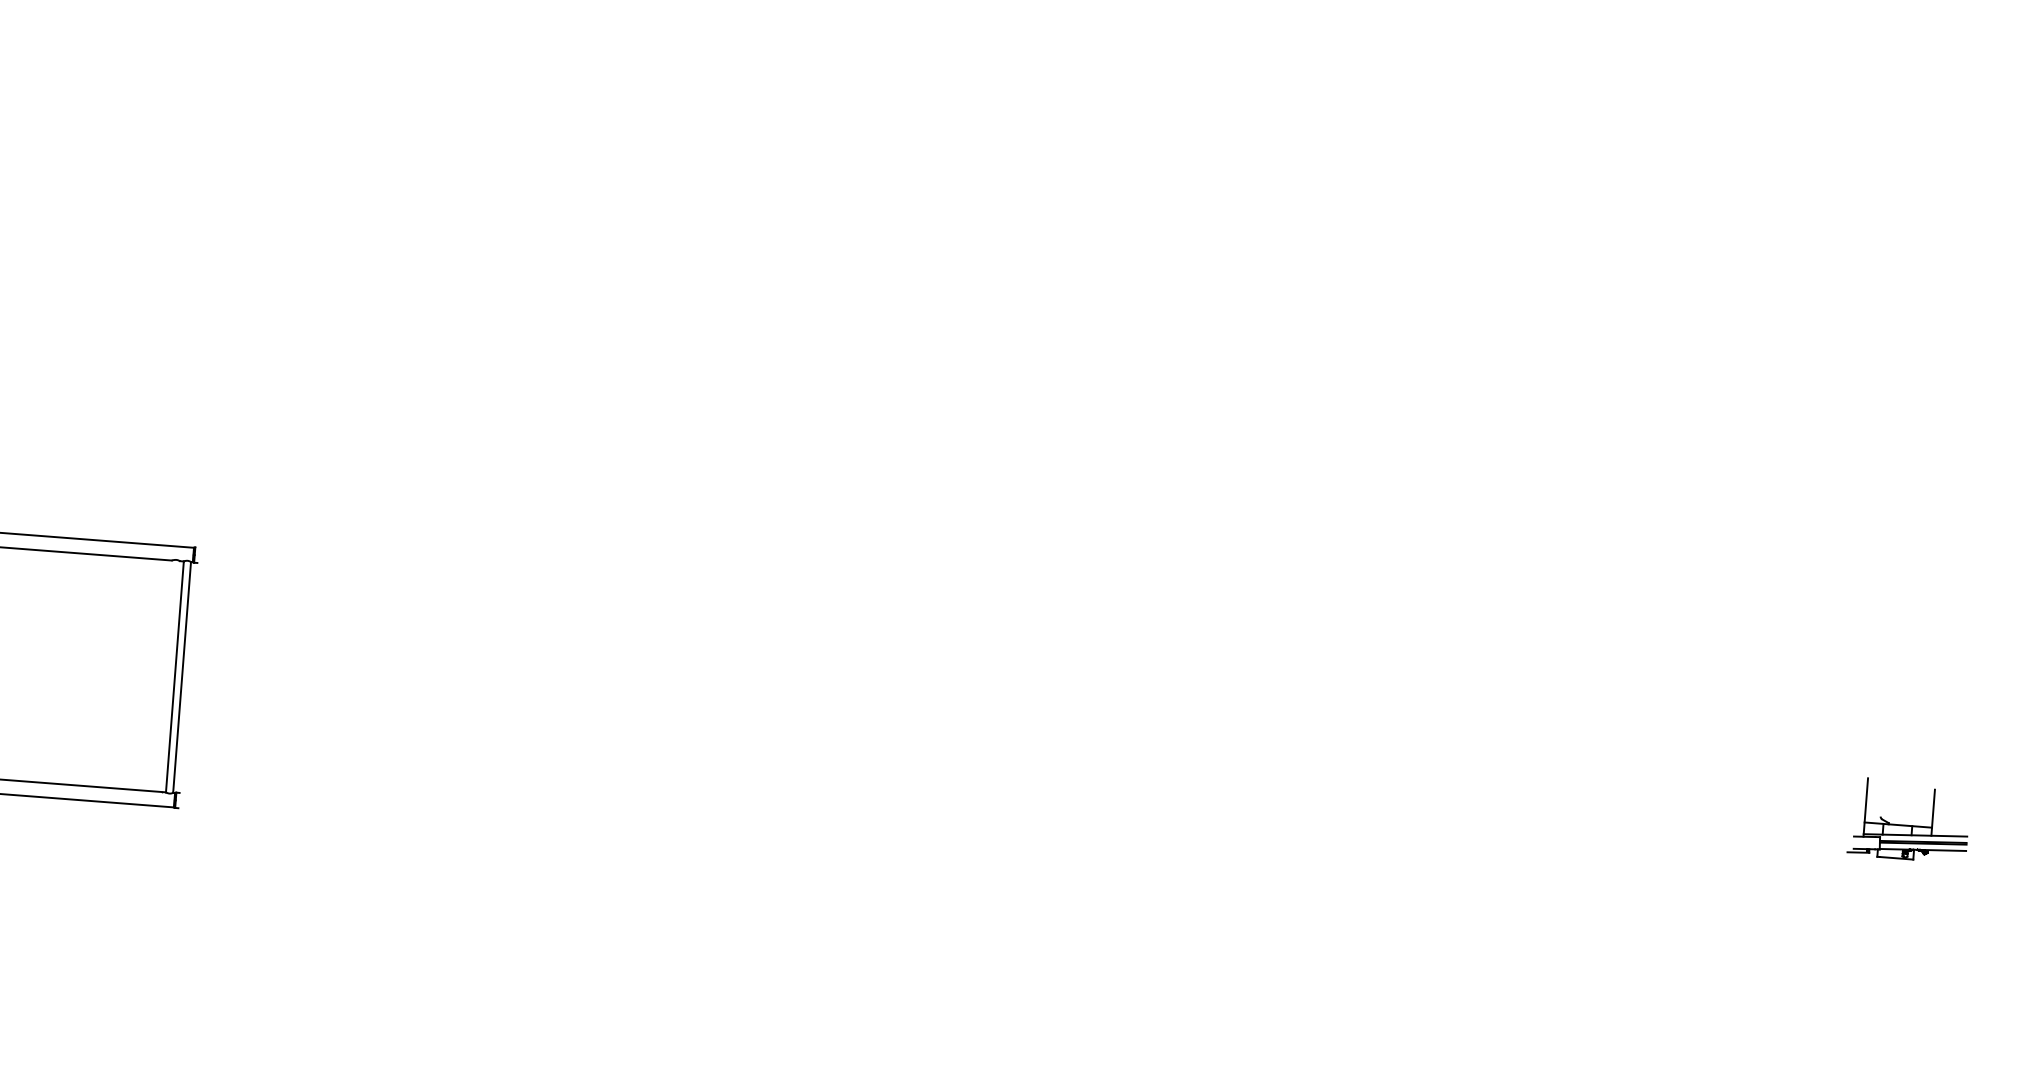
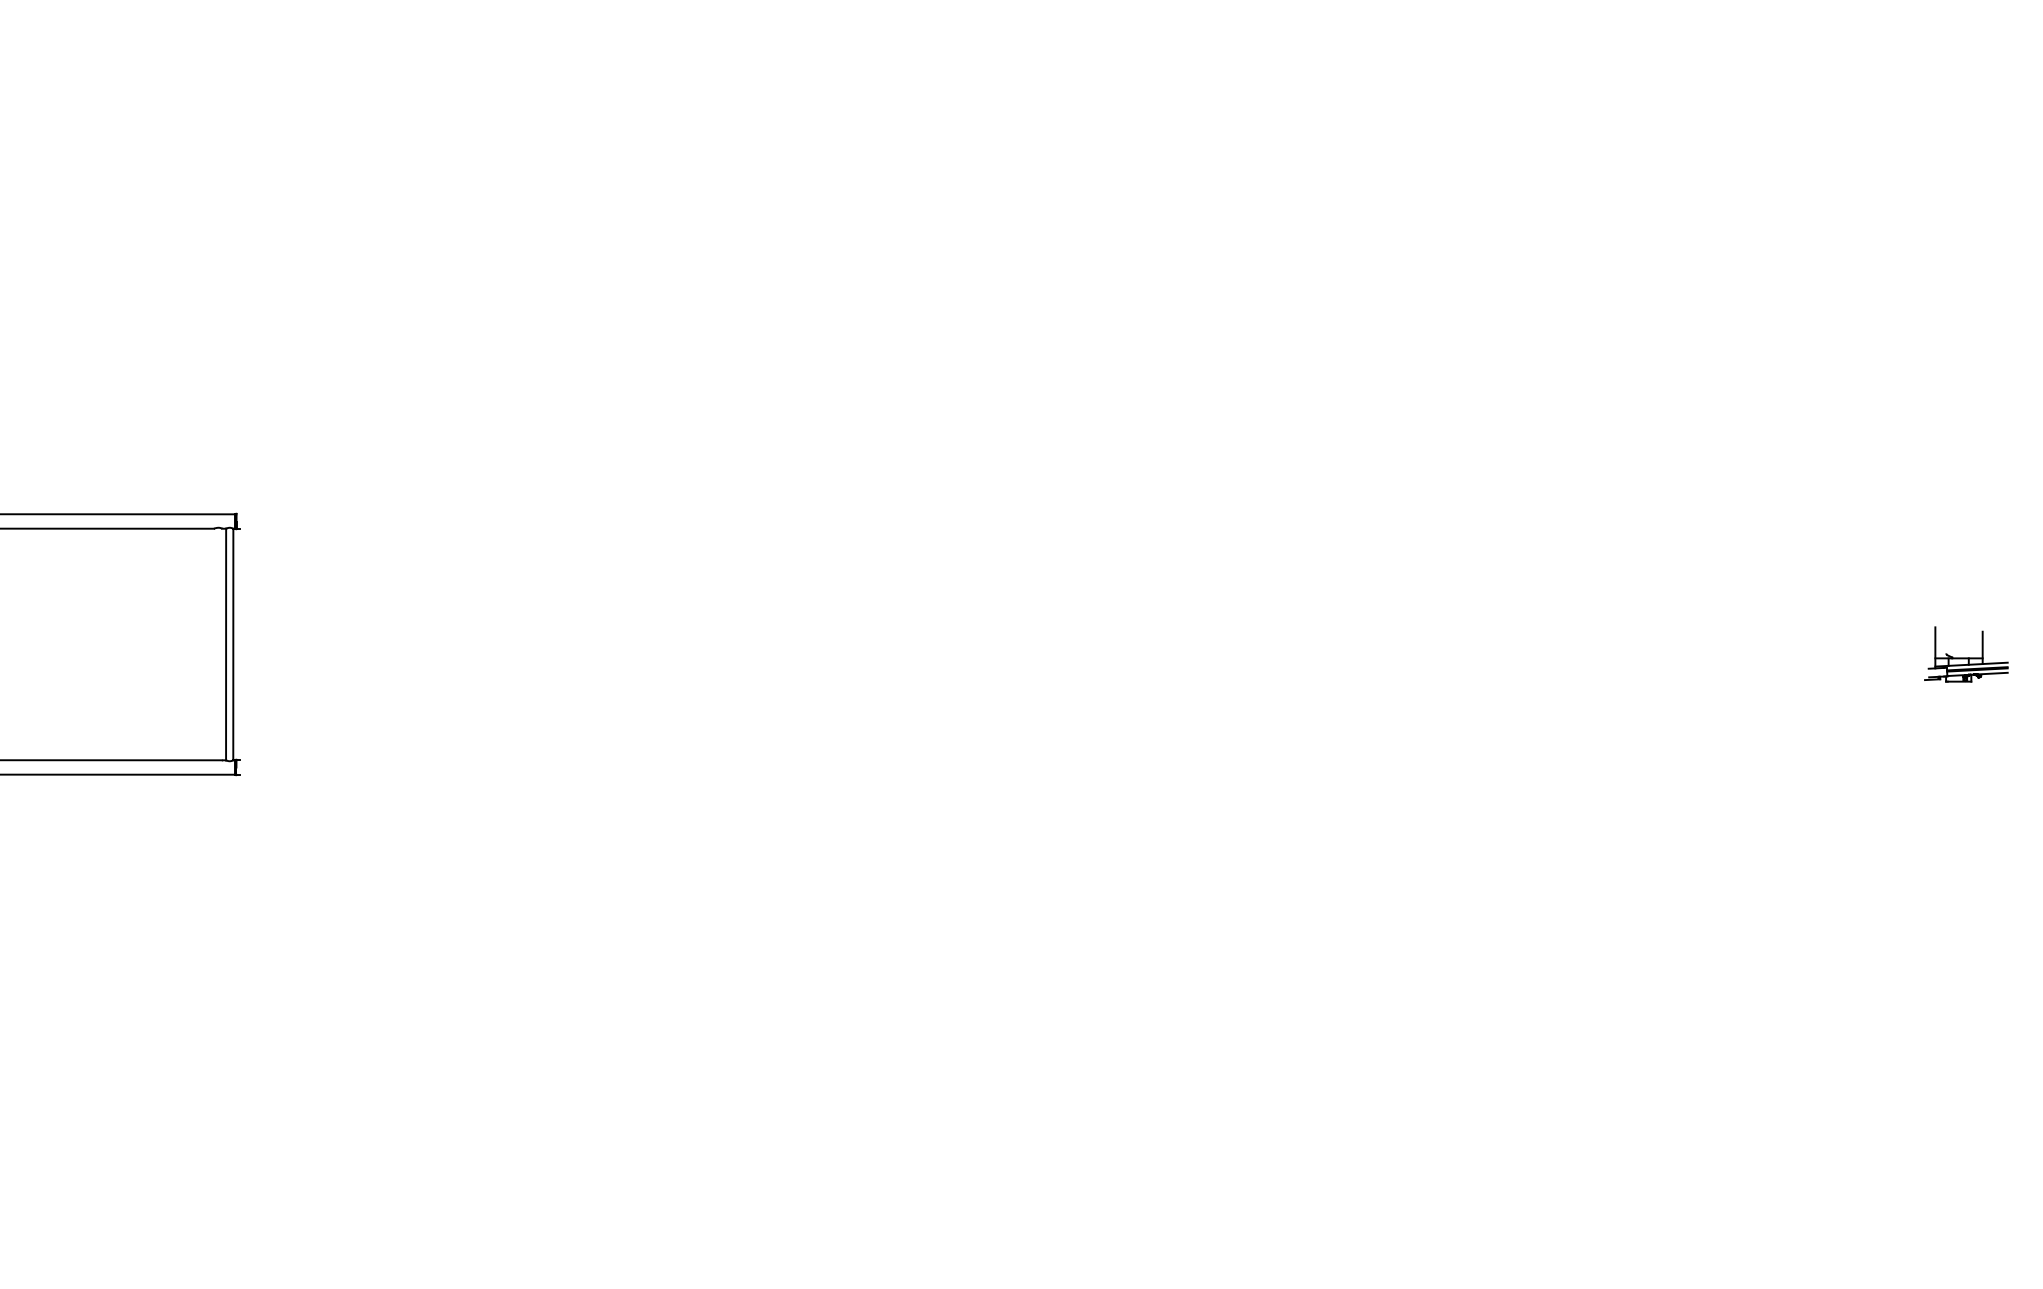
part: (1909, 820) -> (1966, 654), size x0.7

